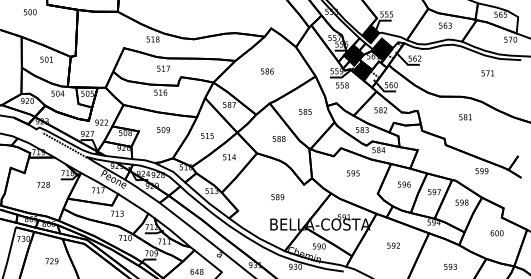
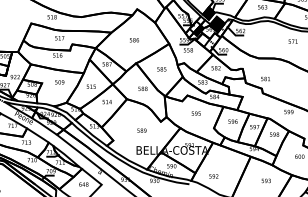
fill: (351, 53) -> (195, 27), removed
fill: (362, 70) -> (202, 39), removed
text: (465, 117) -> (265, 79), moved
text: (393, 245) -> (213, 176), moved

